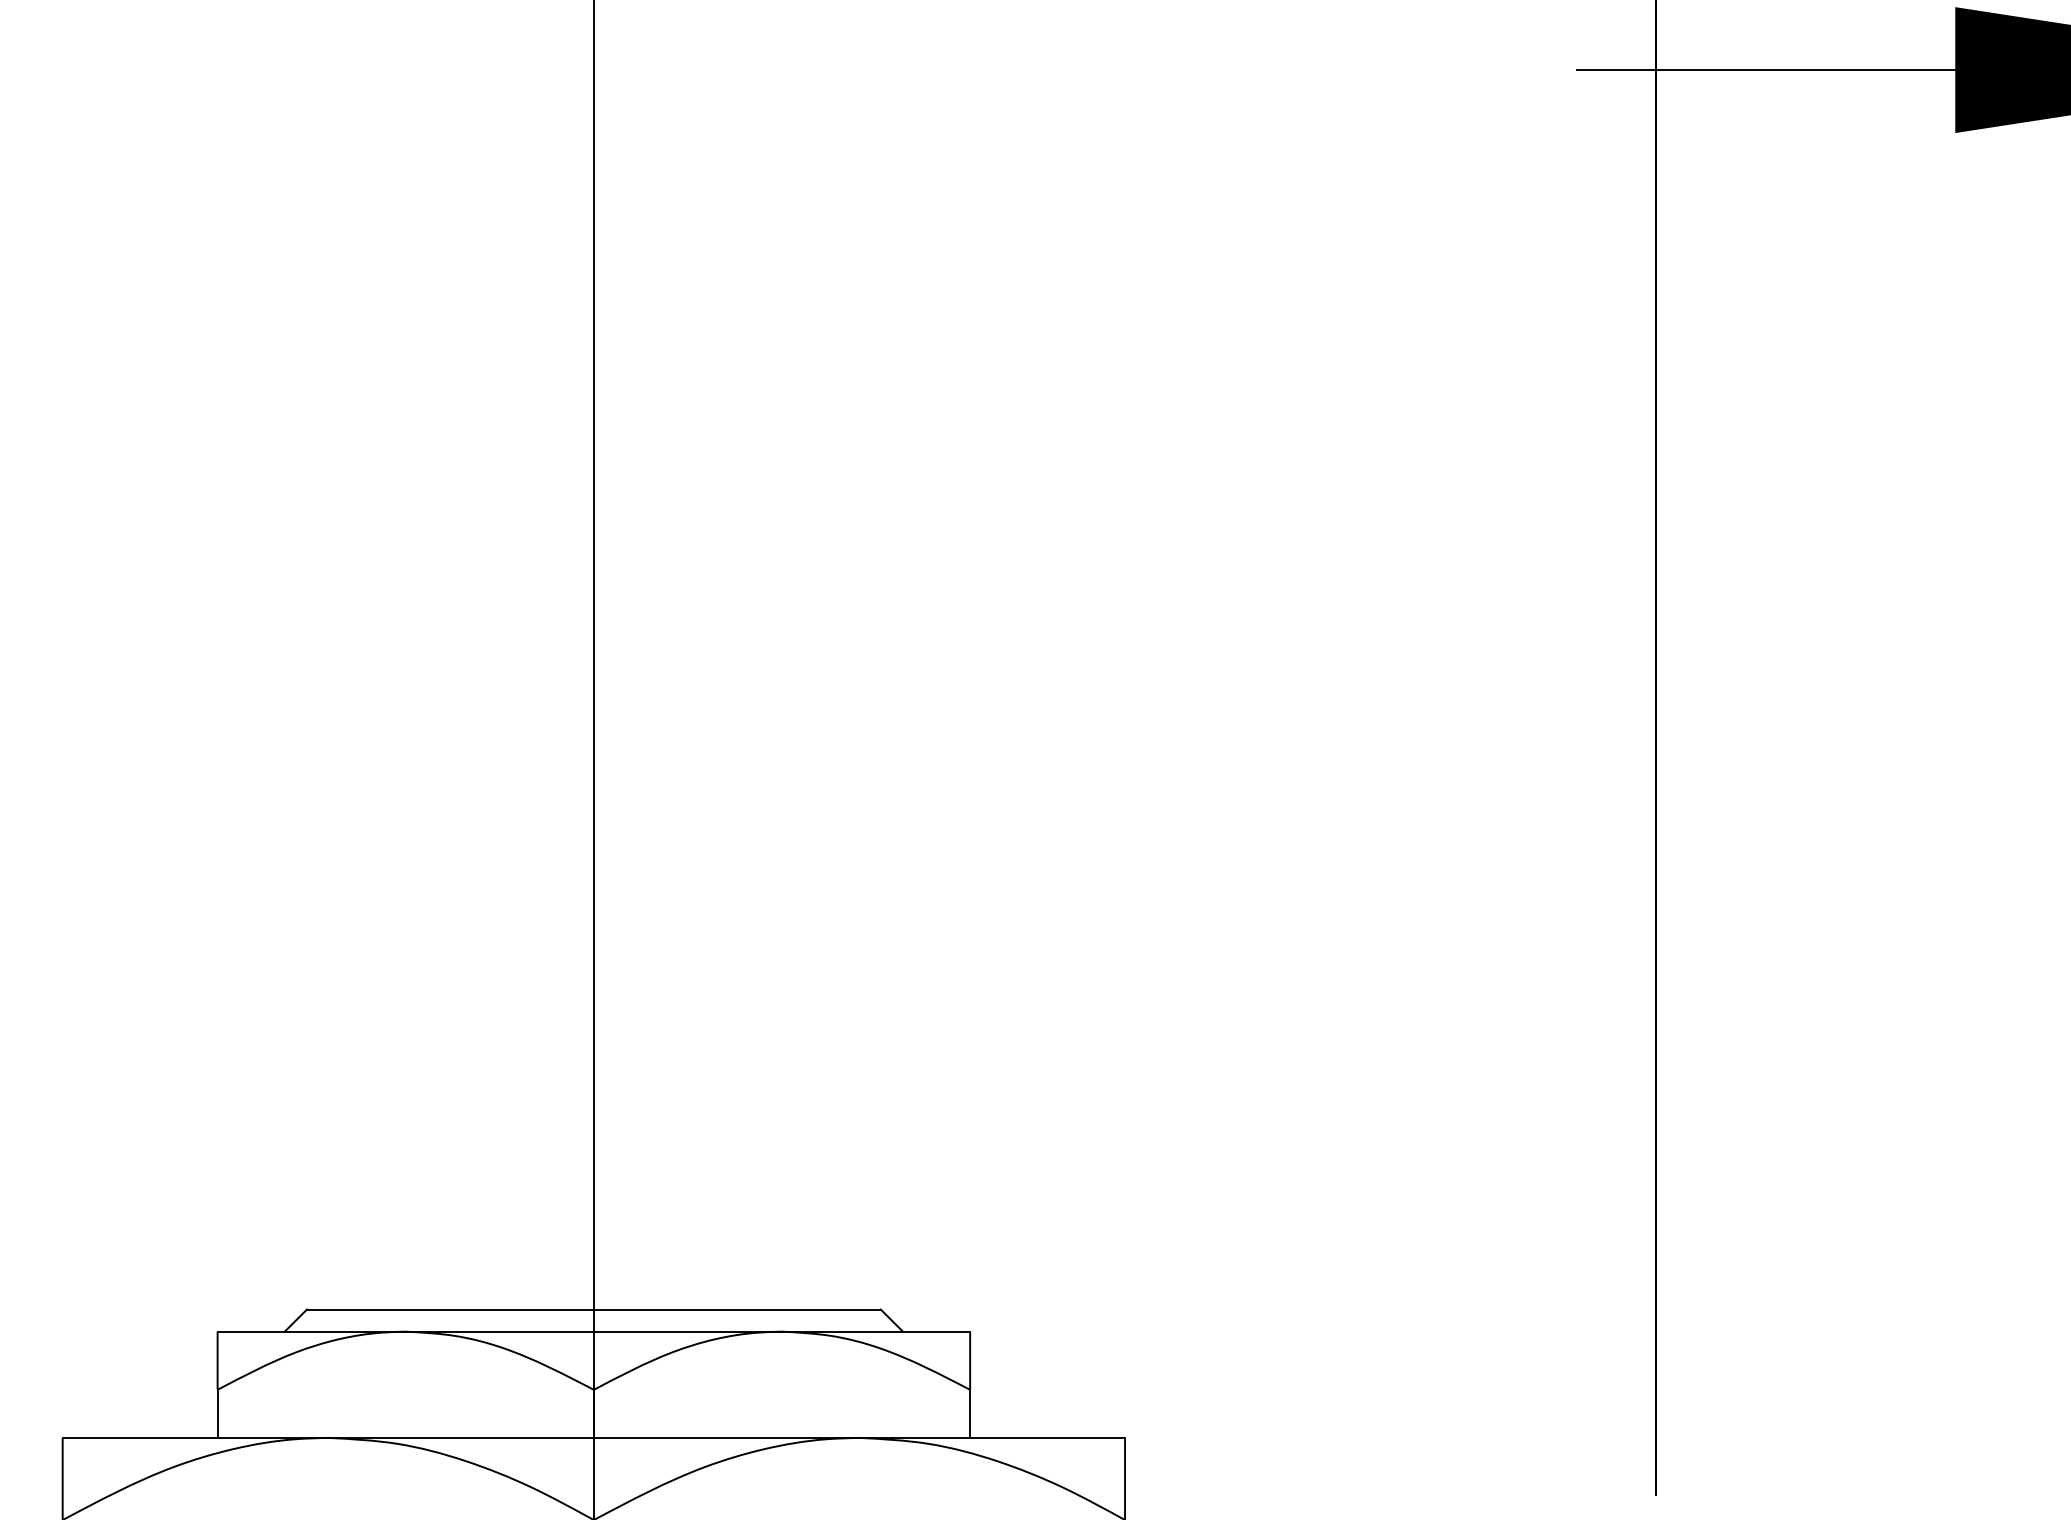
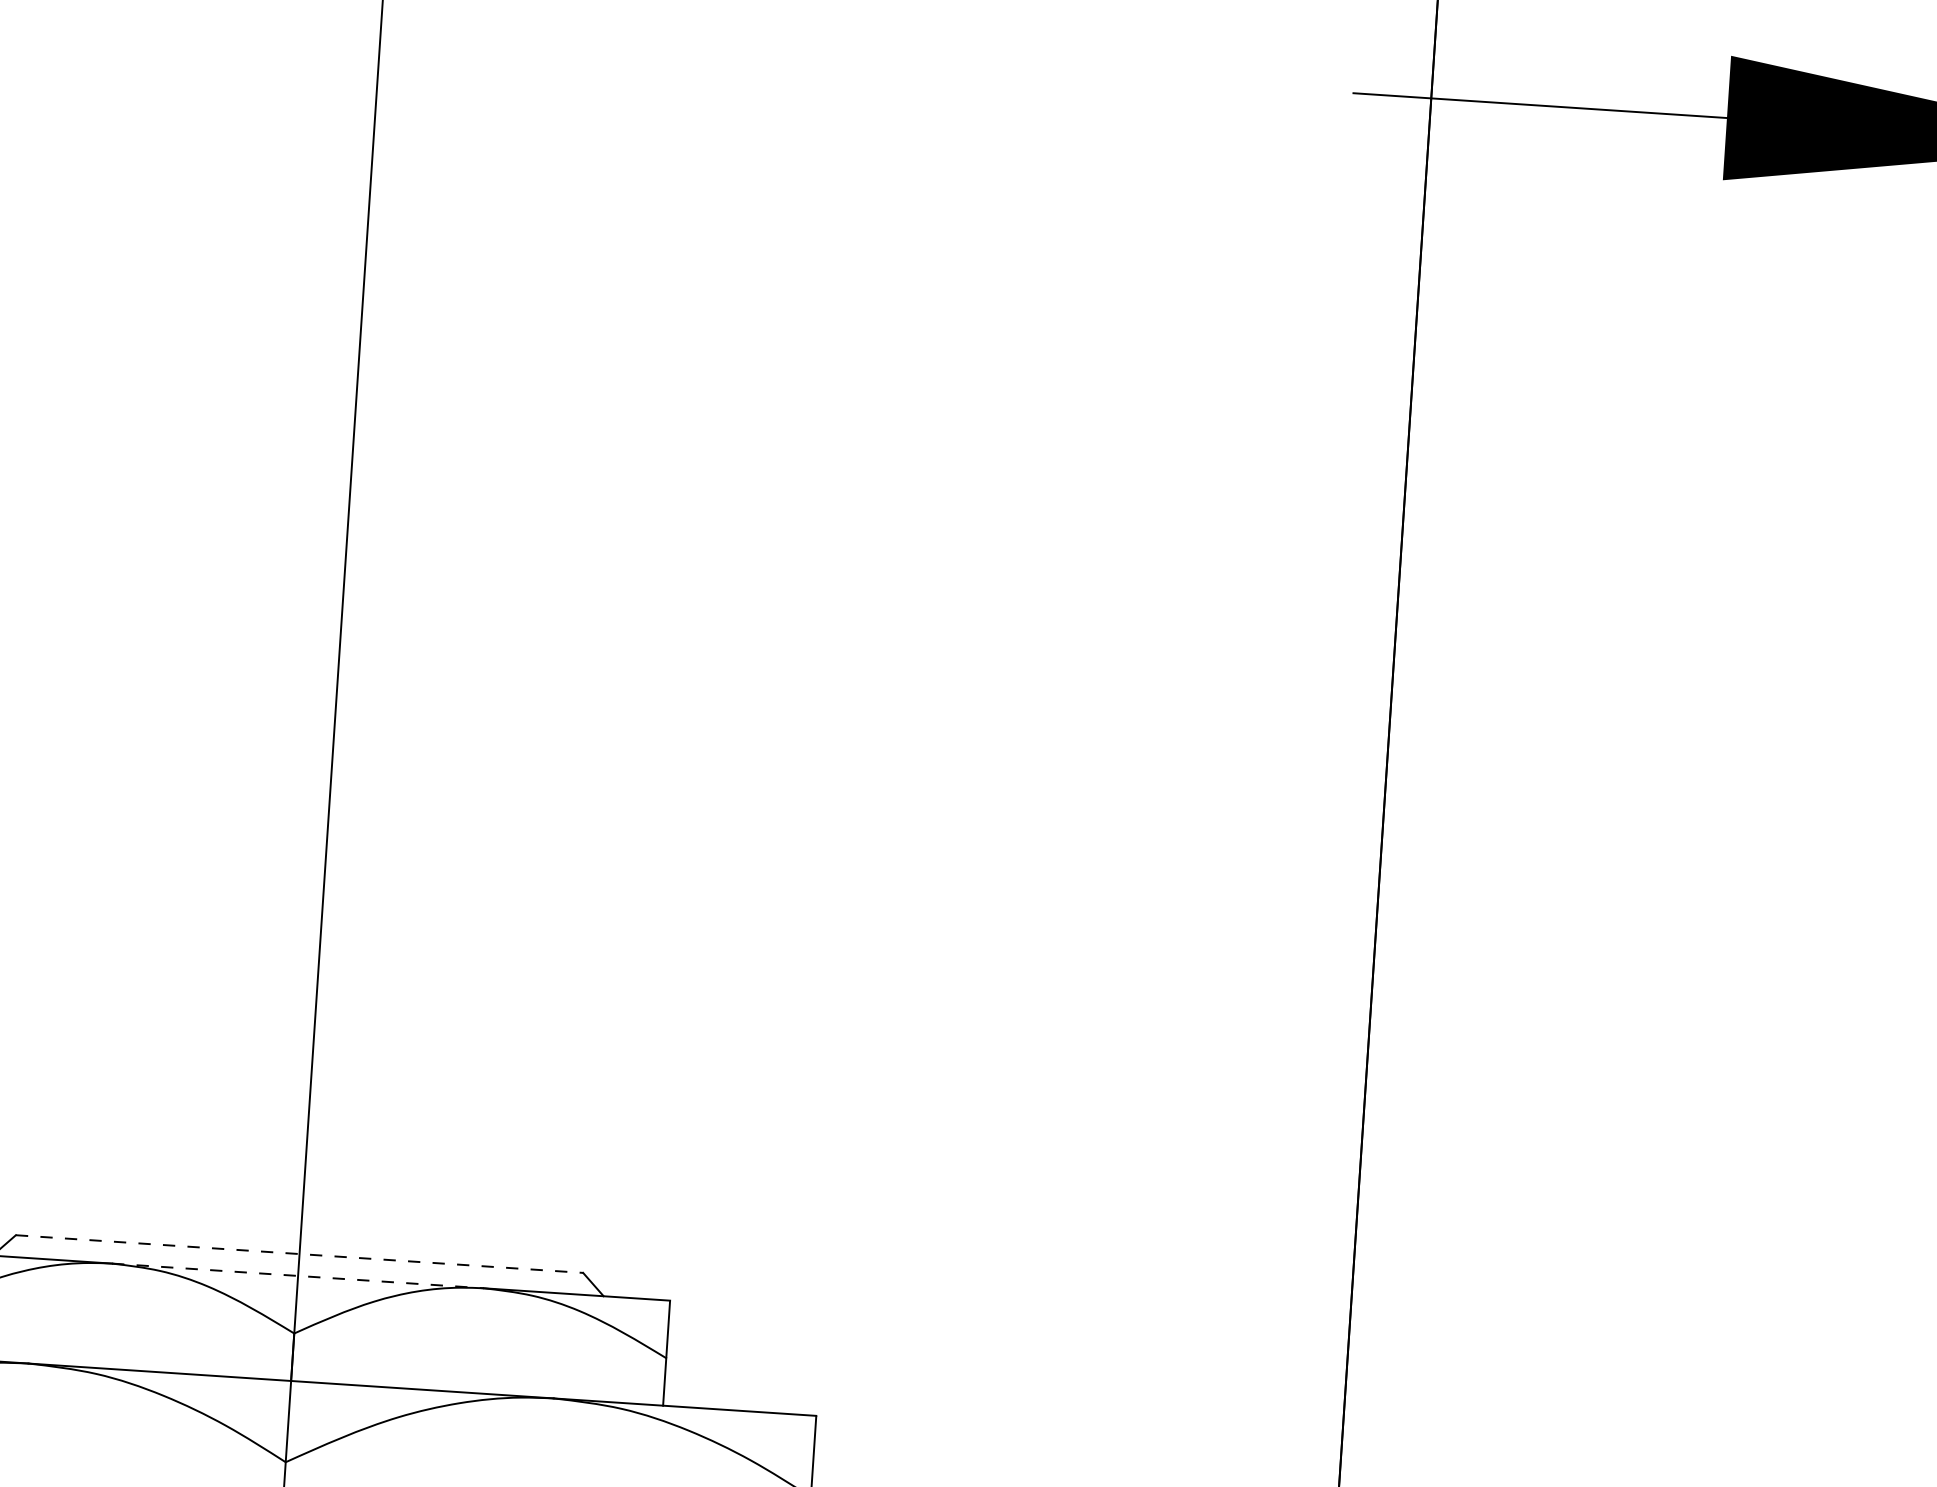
line: (593, 1309) -> (299, 1254), solid -> dashed
line: (594, 1331) -> (298, 1275), solid -> dashed

